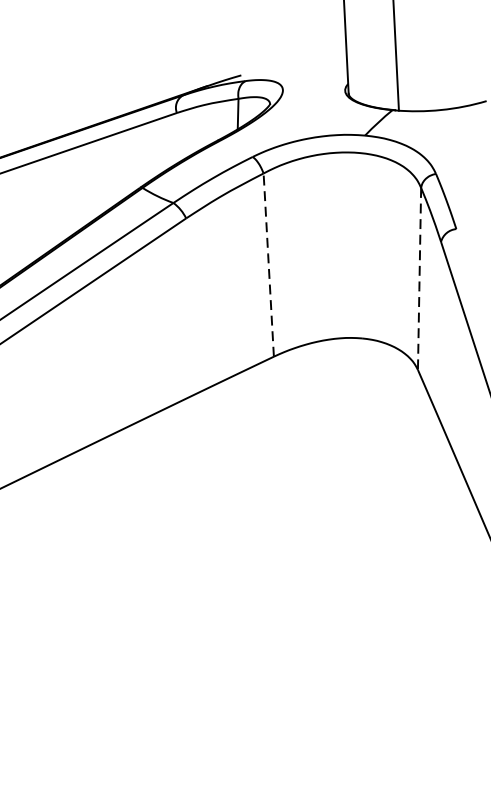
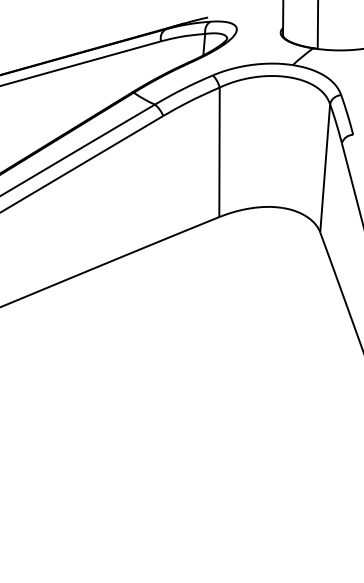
line: (268, 263) -> (219, 151), dashed -> solid
line: (420, 280) -> (325, 169), dashed -> solid

